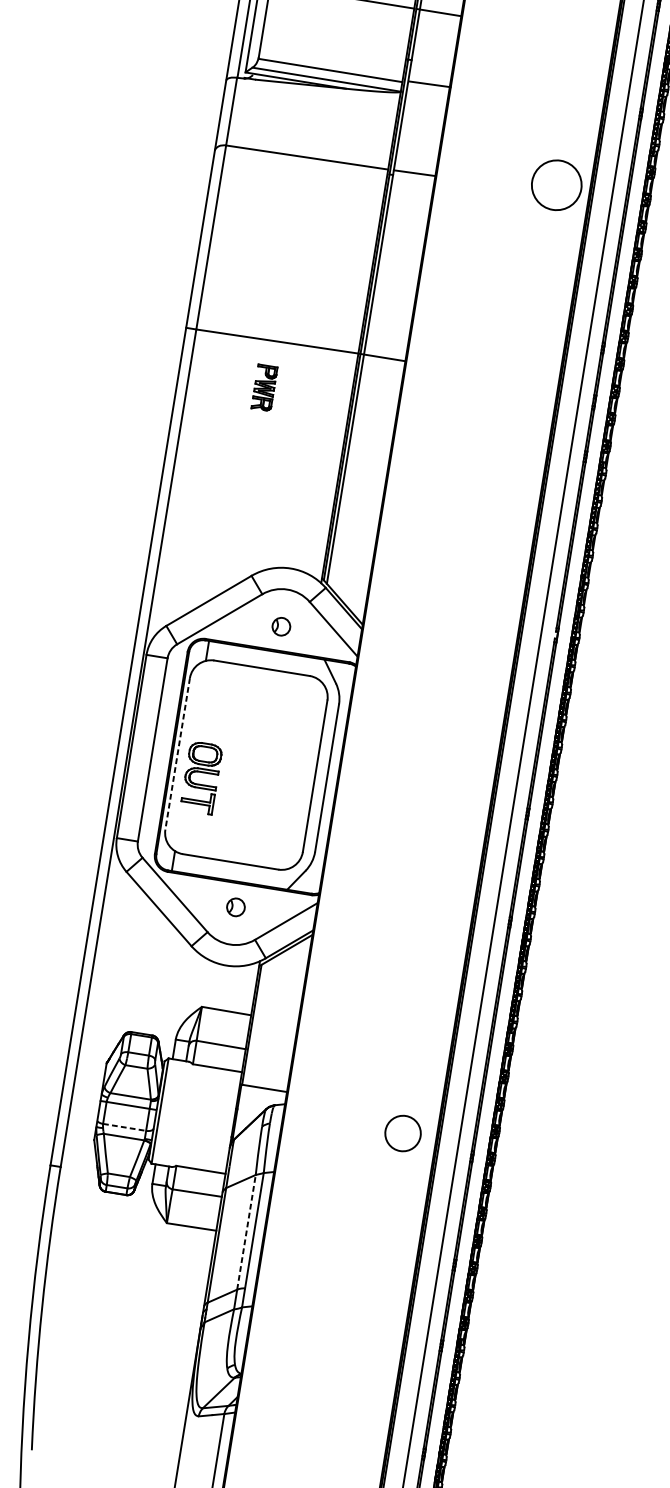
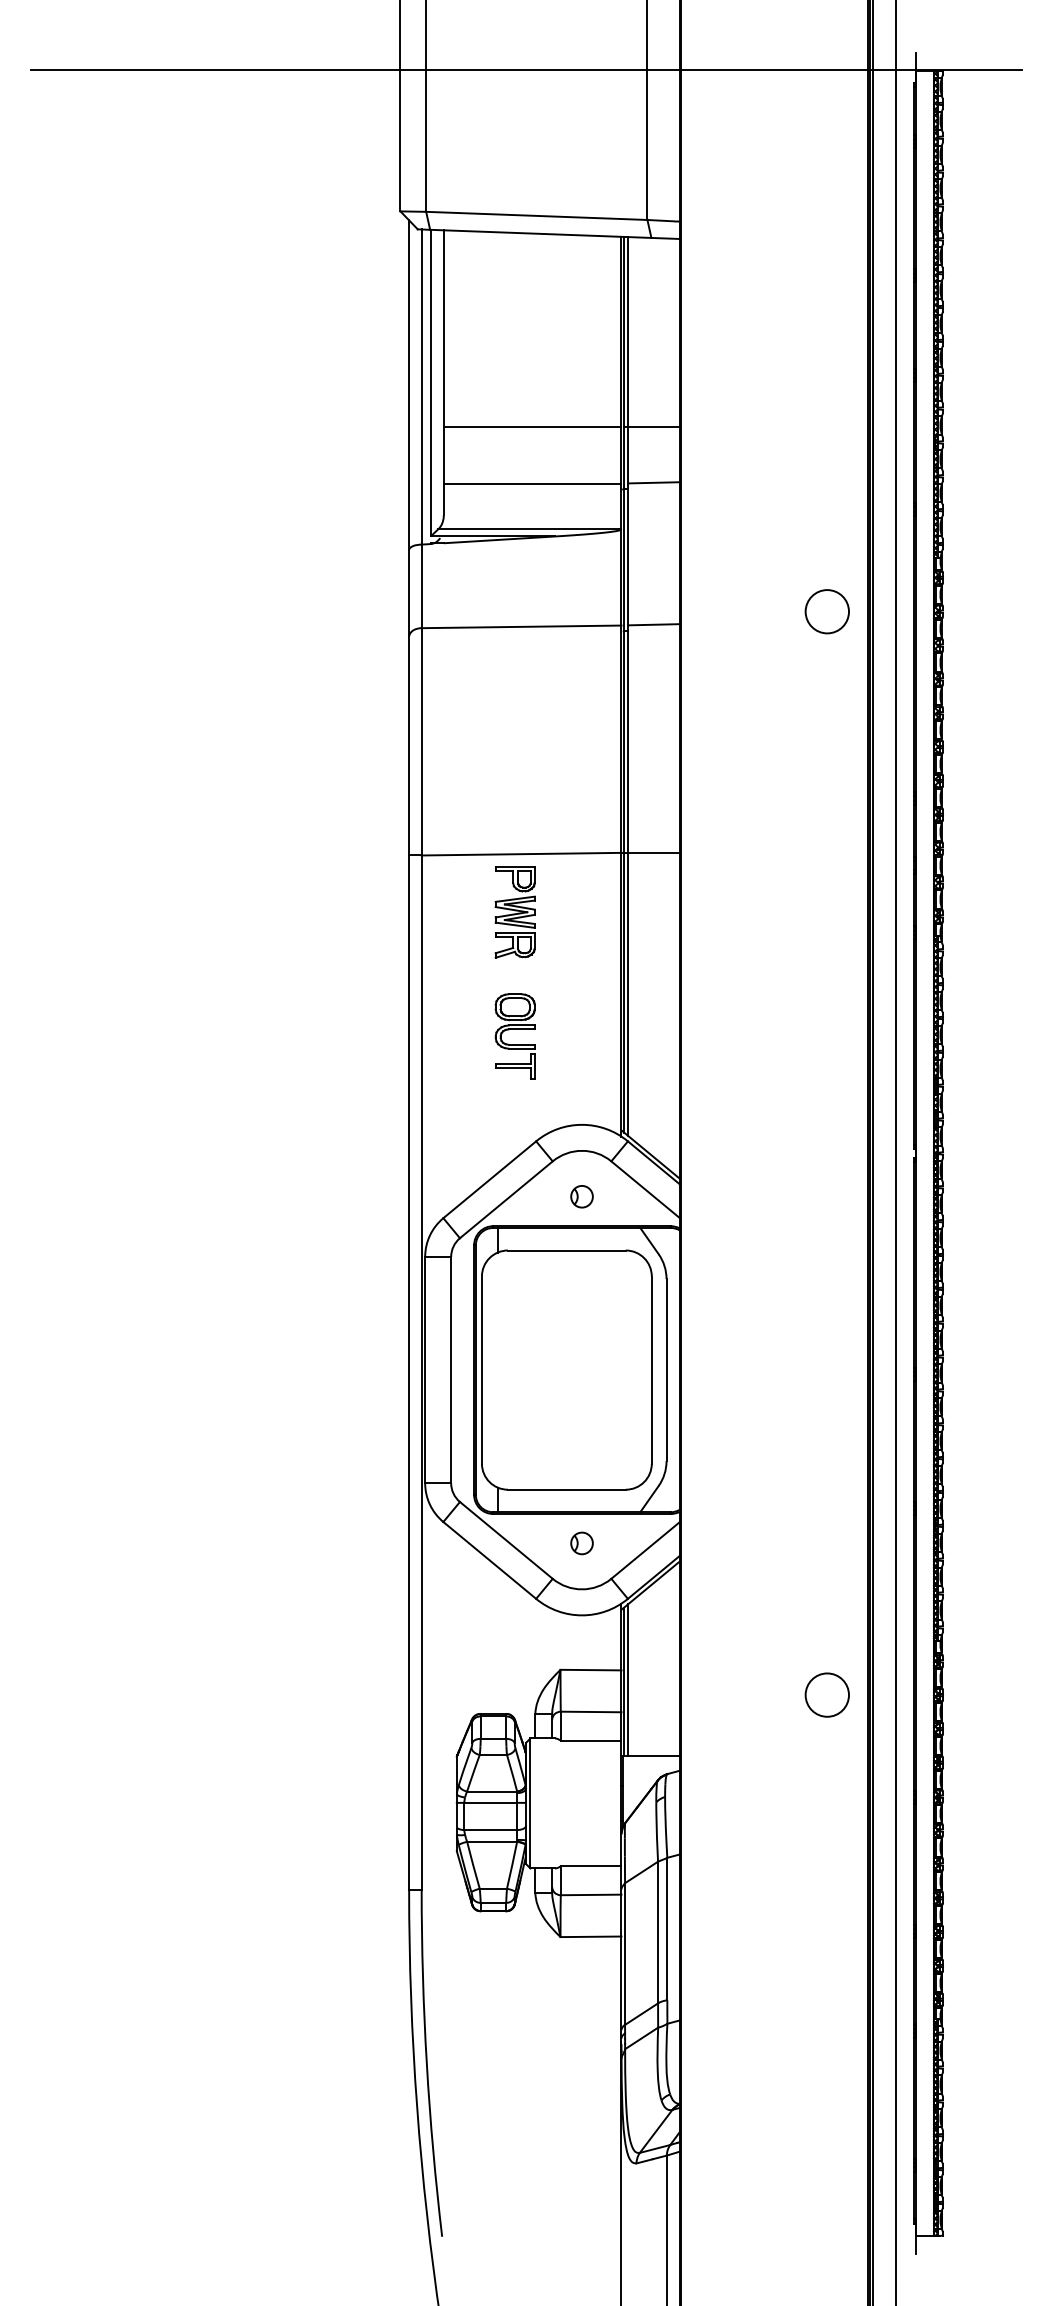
line: (330, 70) -> (532, 483), moved
line: (429, 84) -> (653, 482), moved
part: (556, 185) -> (826, 611), size x0.71
part: (264, 387) -> (514, 912), size x1.67
line: (177, 754) -> (481, 1370), dashed -> solid
part: (201, 772) -> (514, 1029), moved
line: (255, 1023) -> (628, 1679), added
line: (124, 1127) -> (490, 1830), dashed -> solid
part: (402, 1132) -> (826, 1694), moved
line: (246, 1232) -> (658, 1932), dashed -> solid

